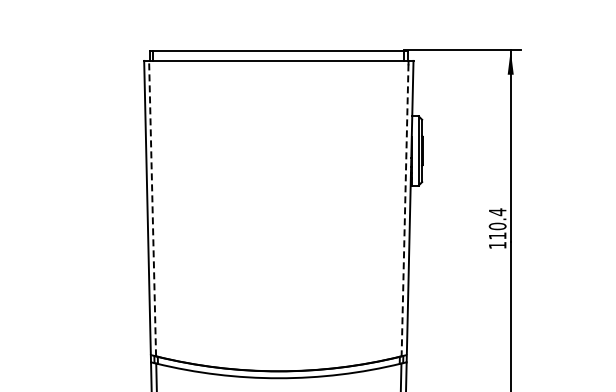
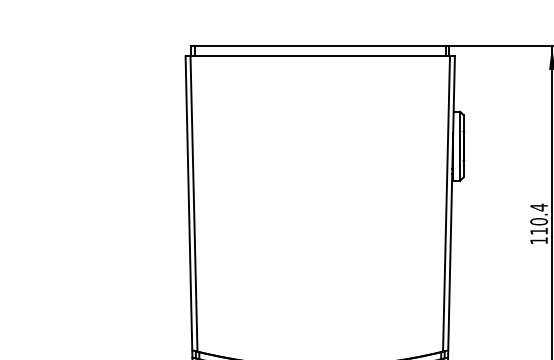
line: (152, 208) -> (193, 203), dashed -> solid
line: (405, 210) -> (446, 205), dashed -> solid

